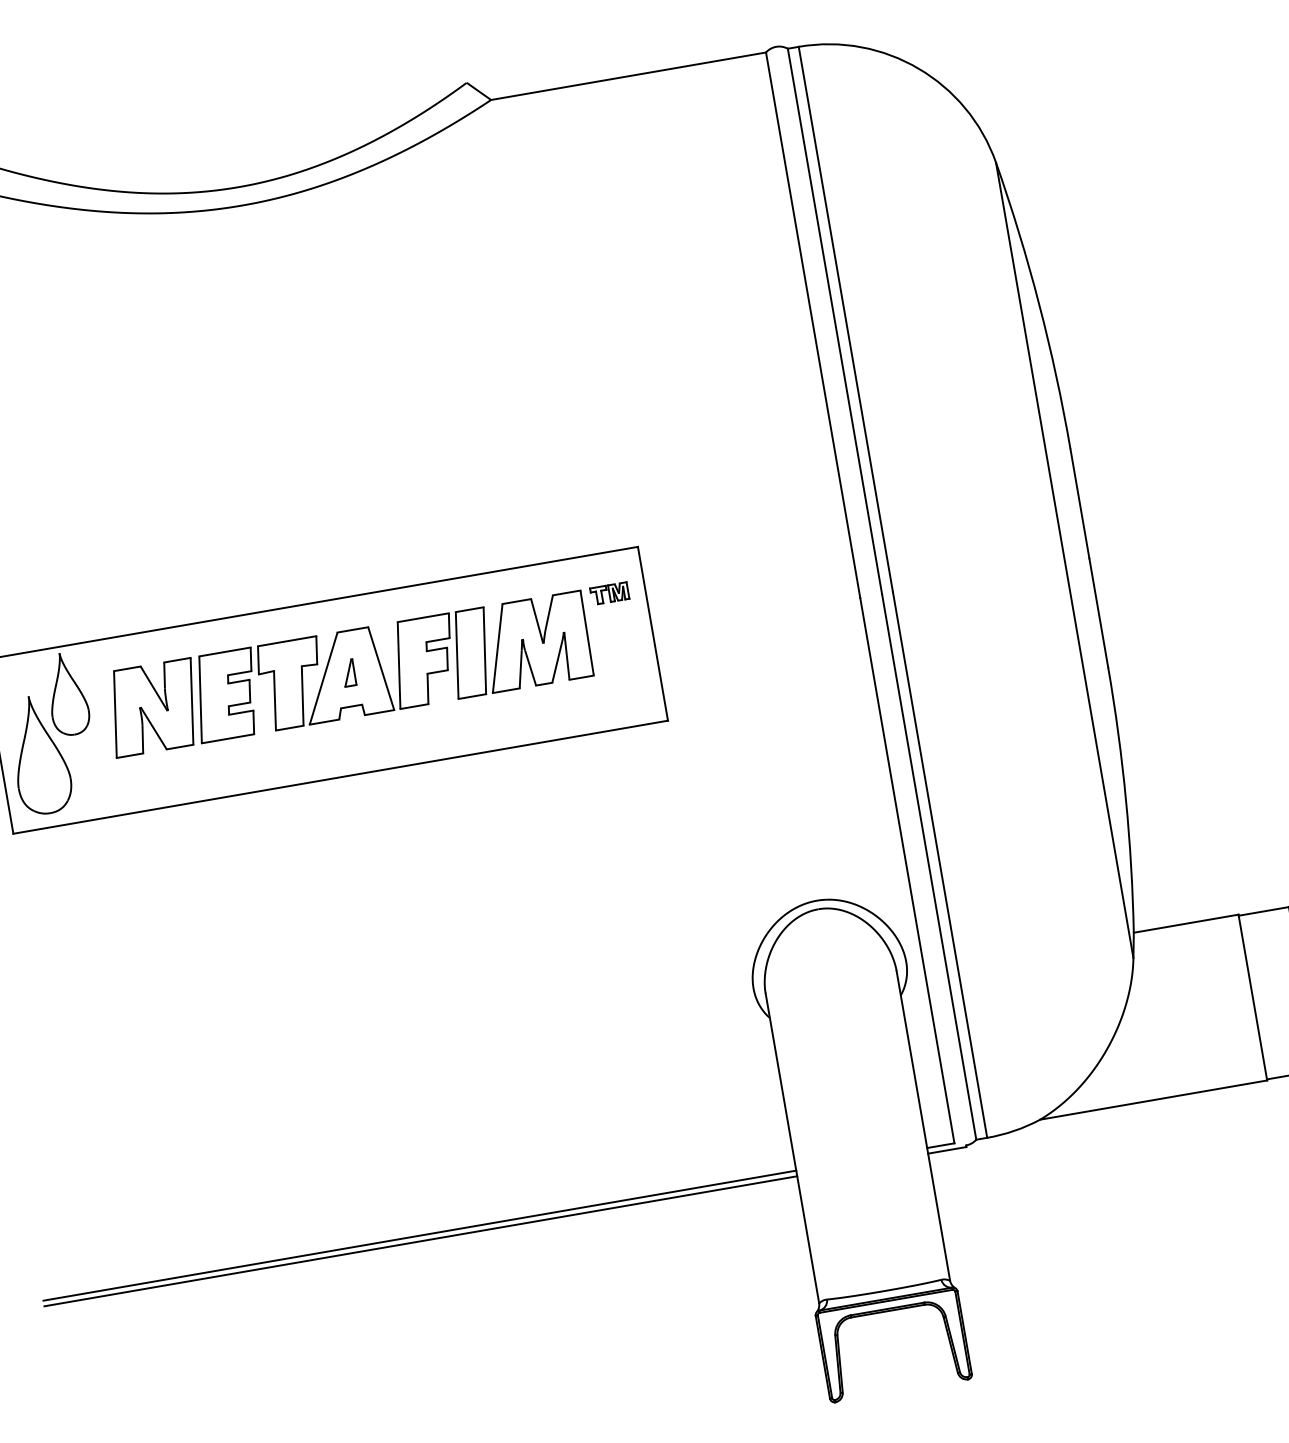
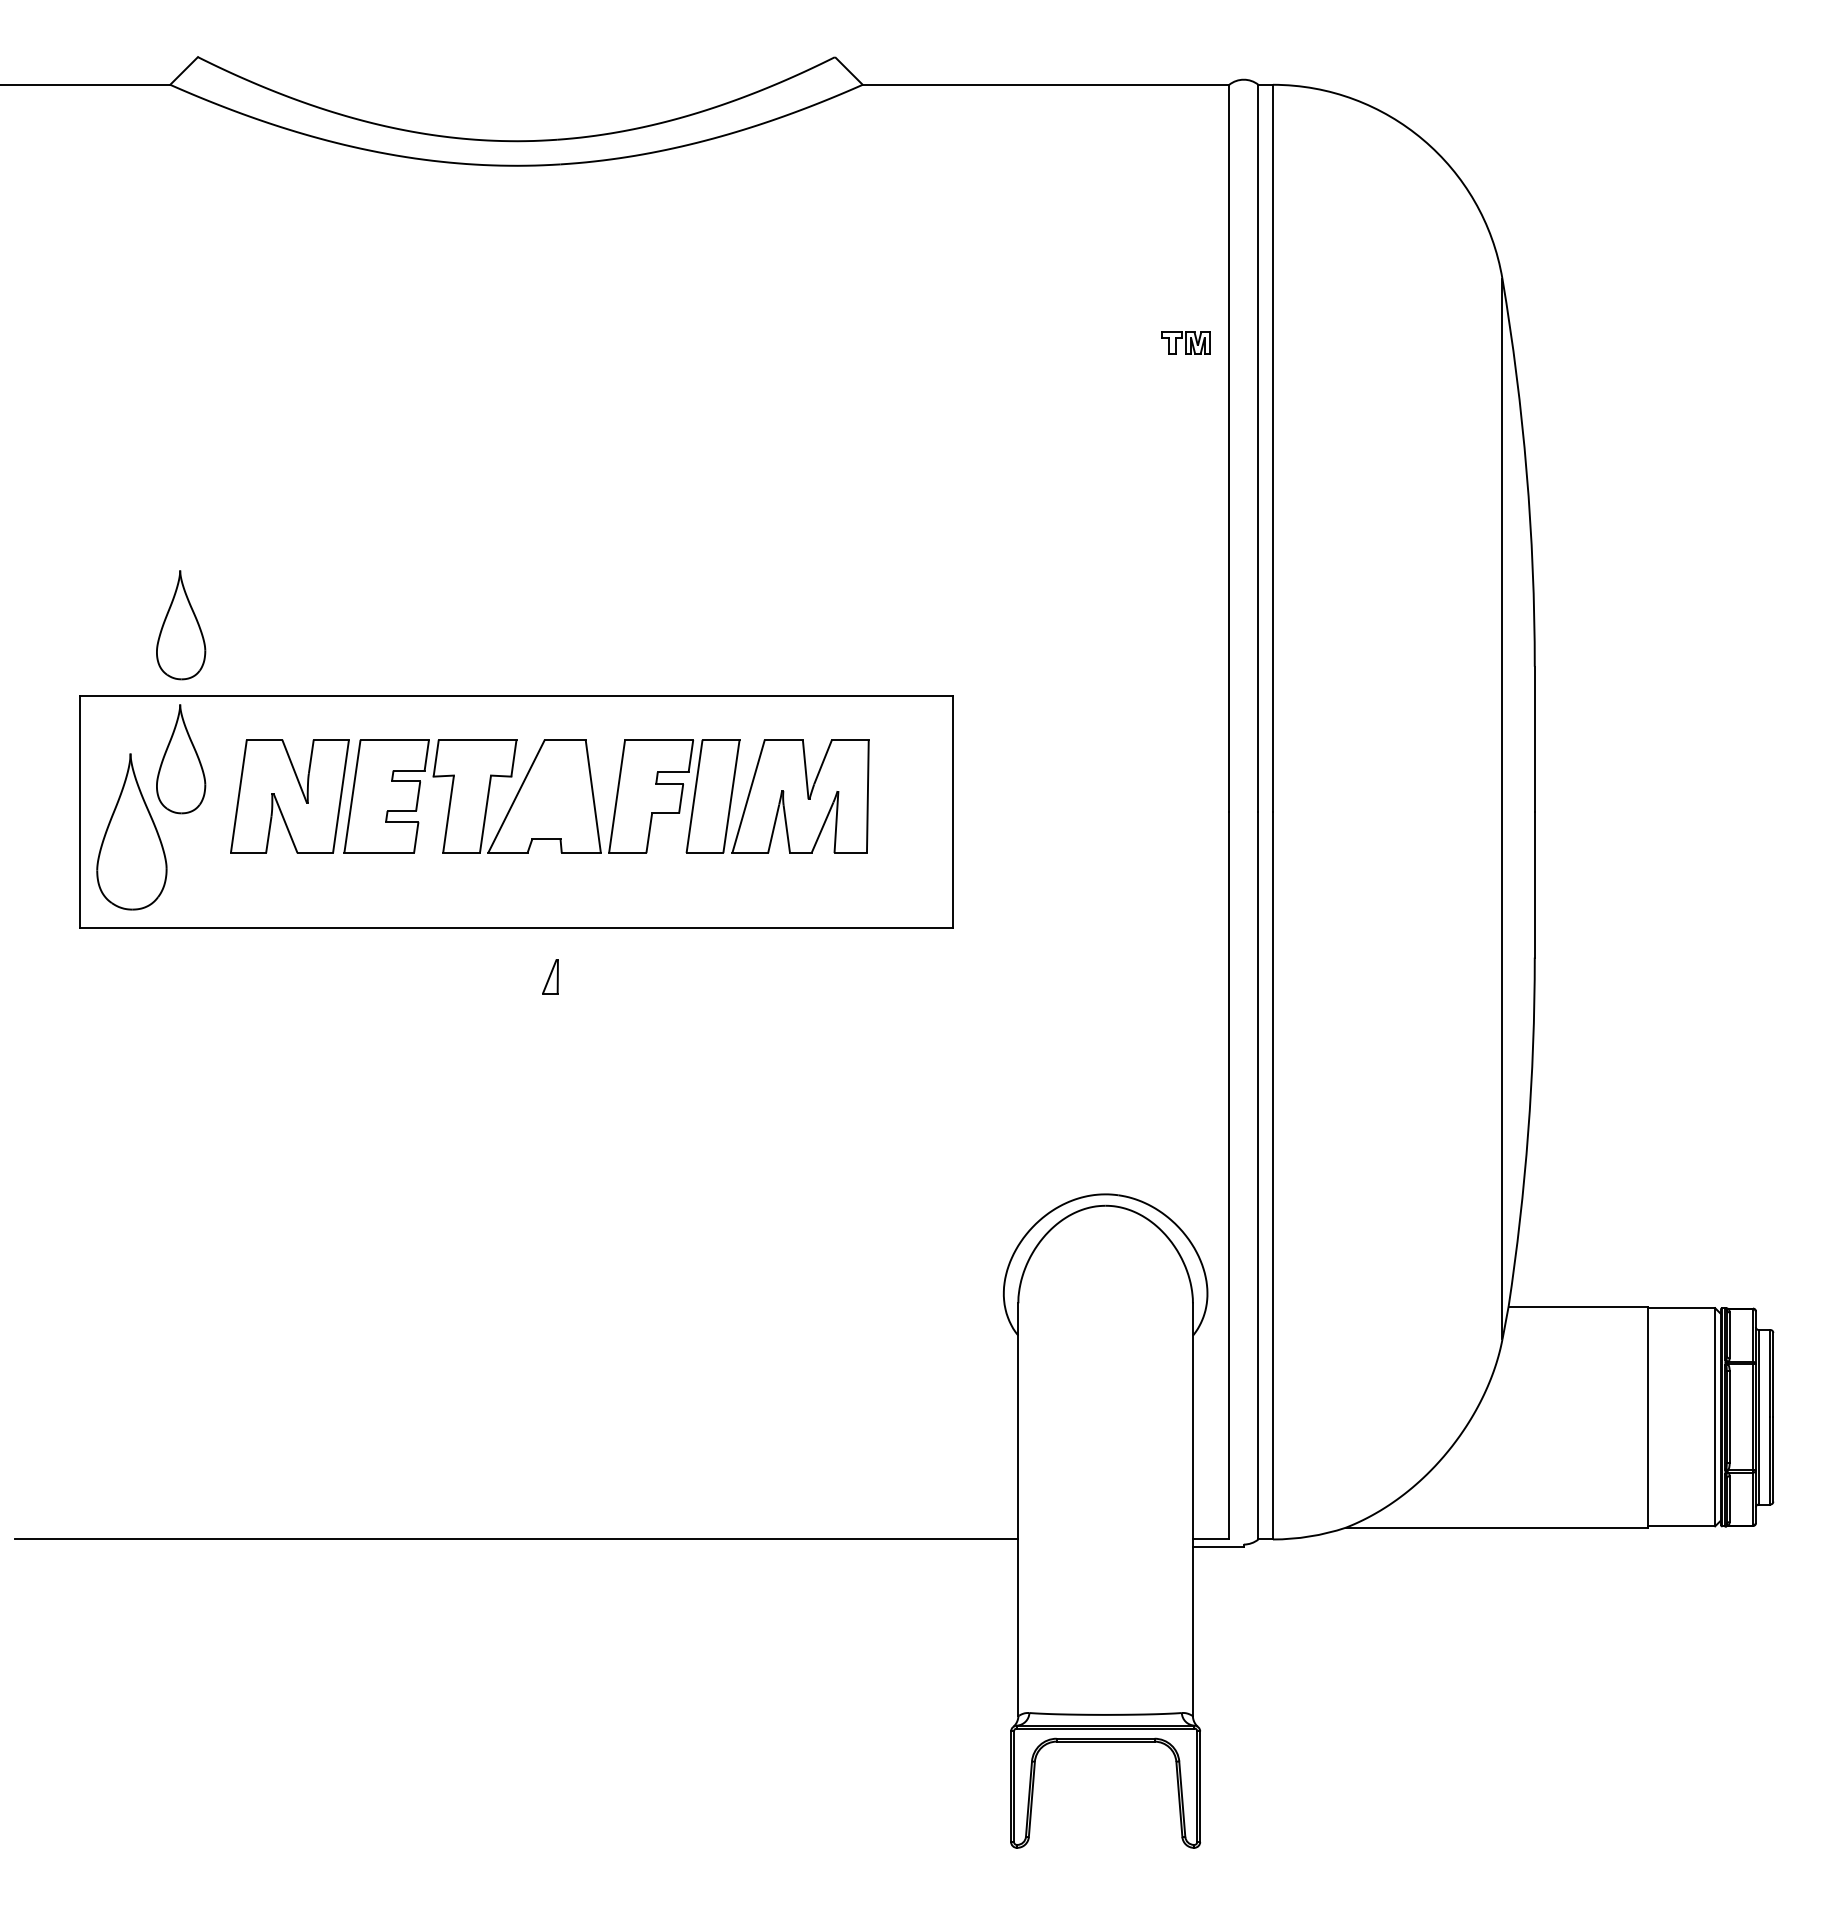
part: (609, 592) -> (1185, 342), moved
part: (50, 593) -> (181, 625), added
part: (348, 672) -> (550, 976), moved
line: (420, 1241) -> (516, 1546), removed

